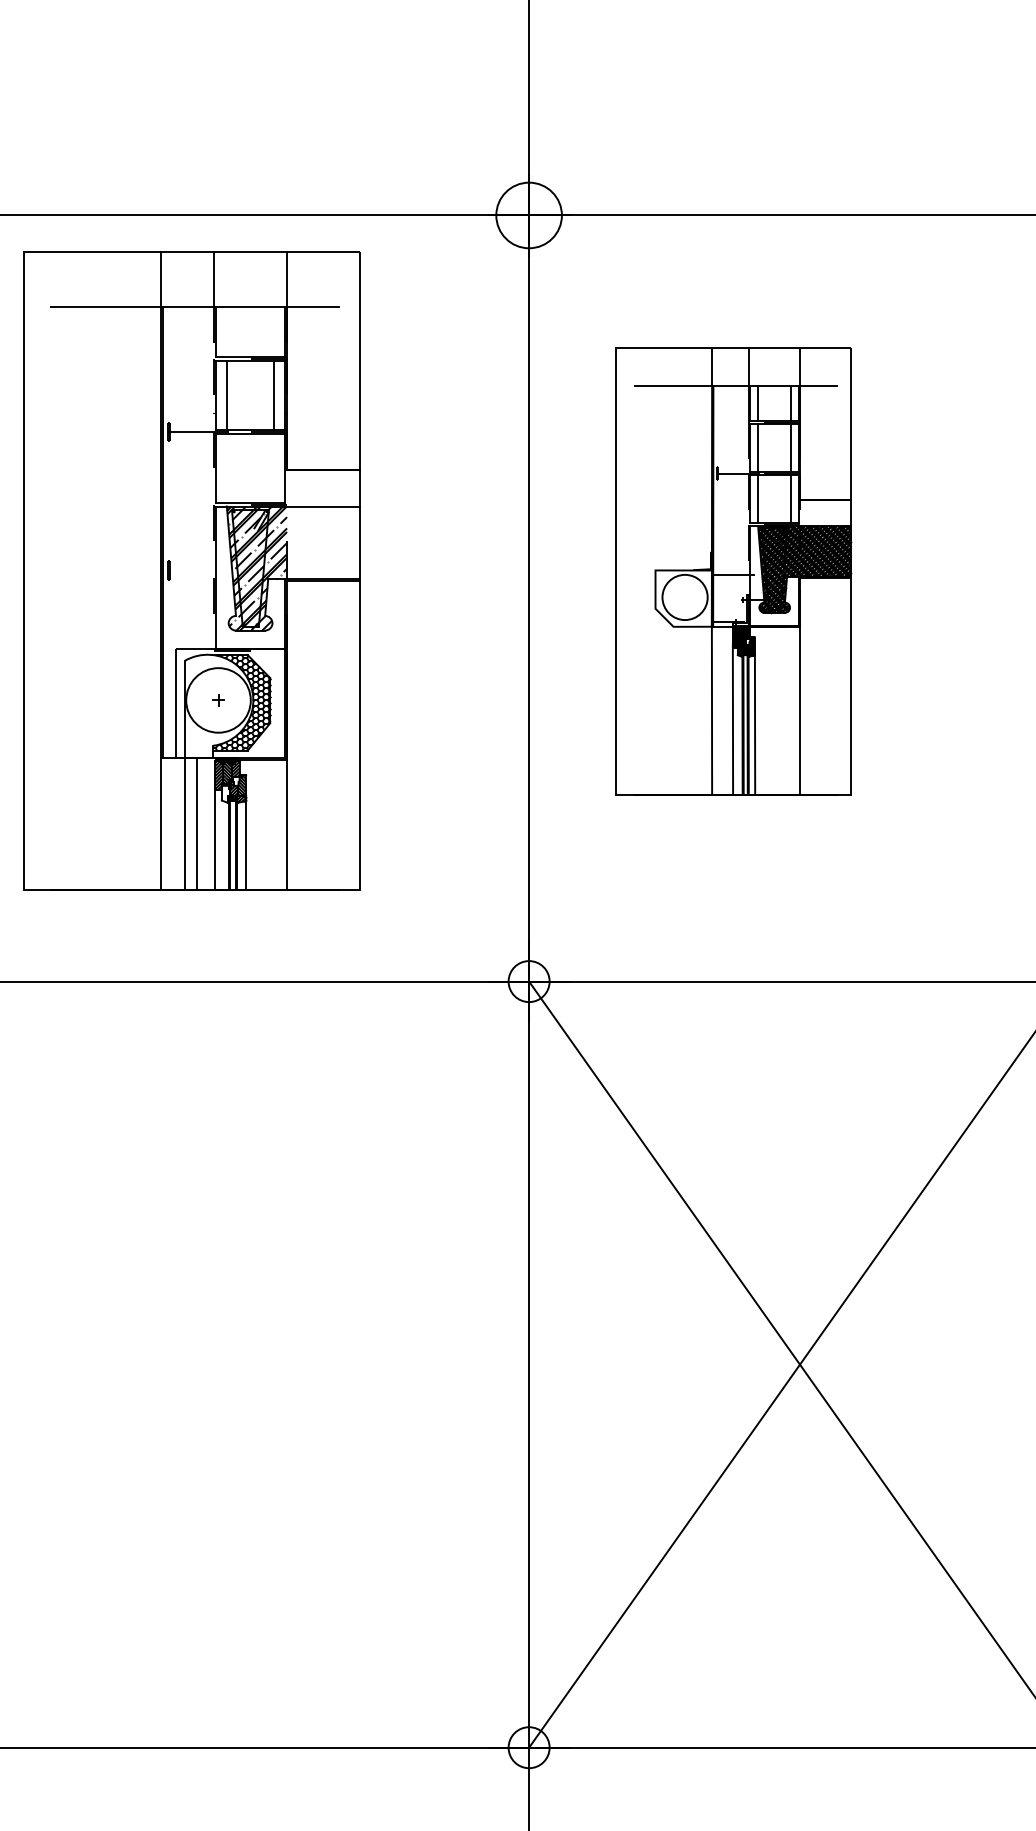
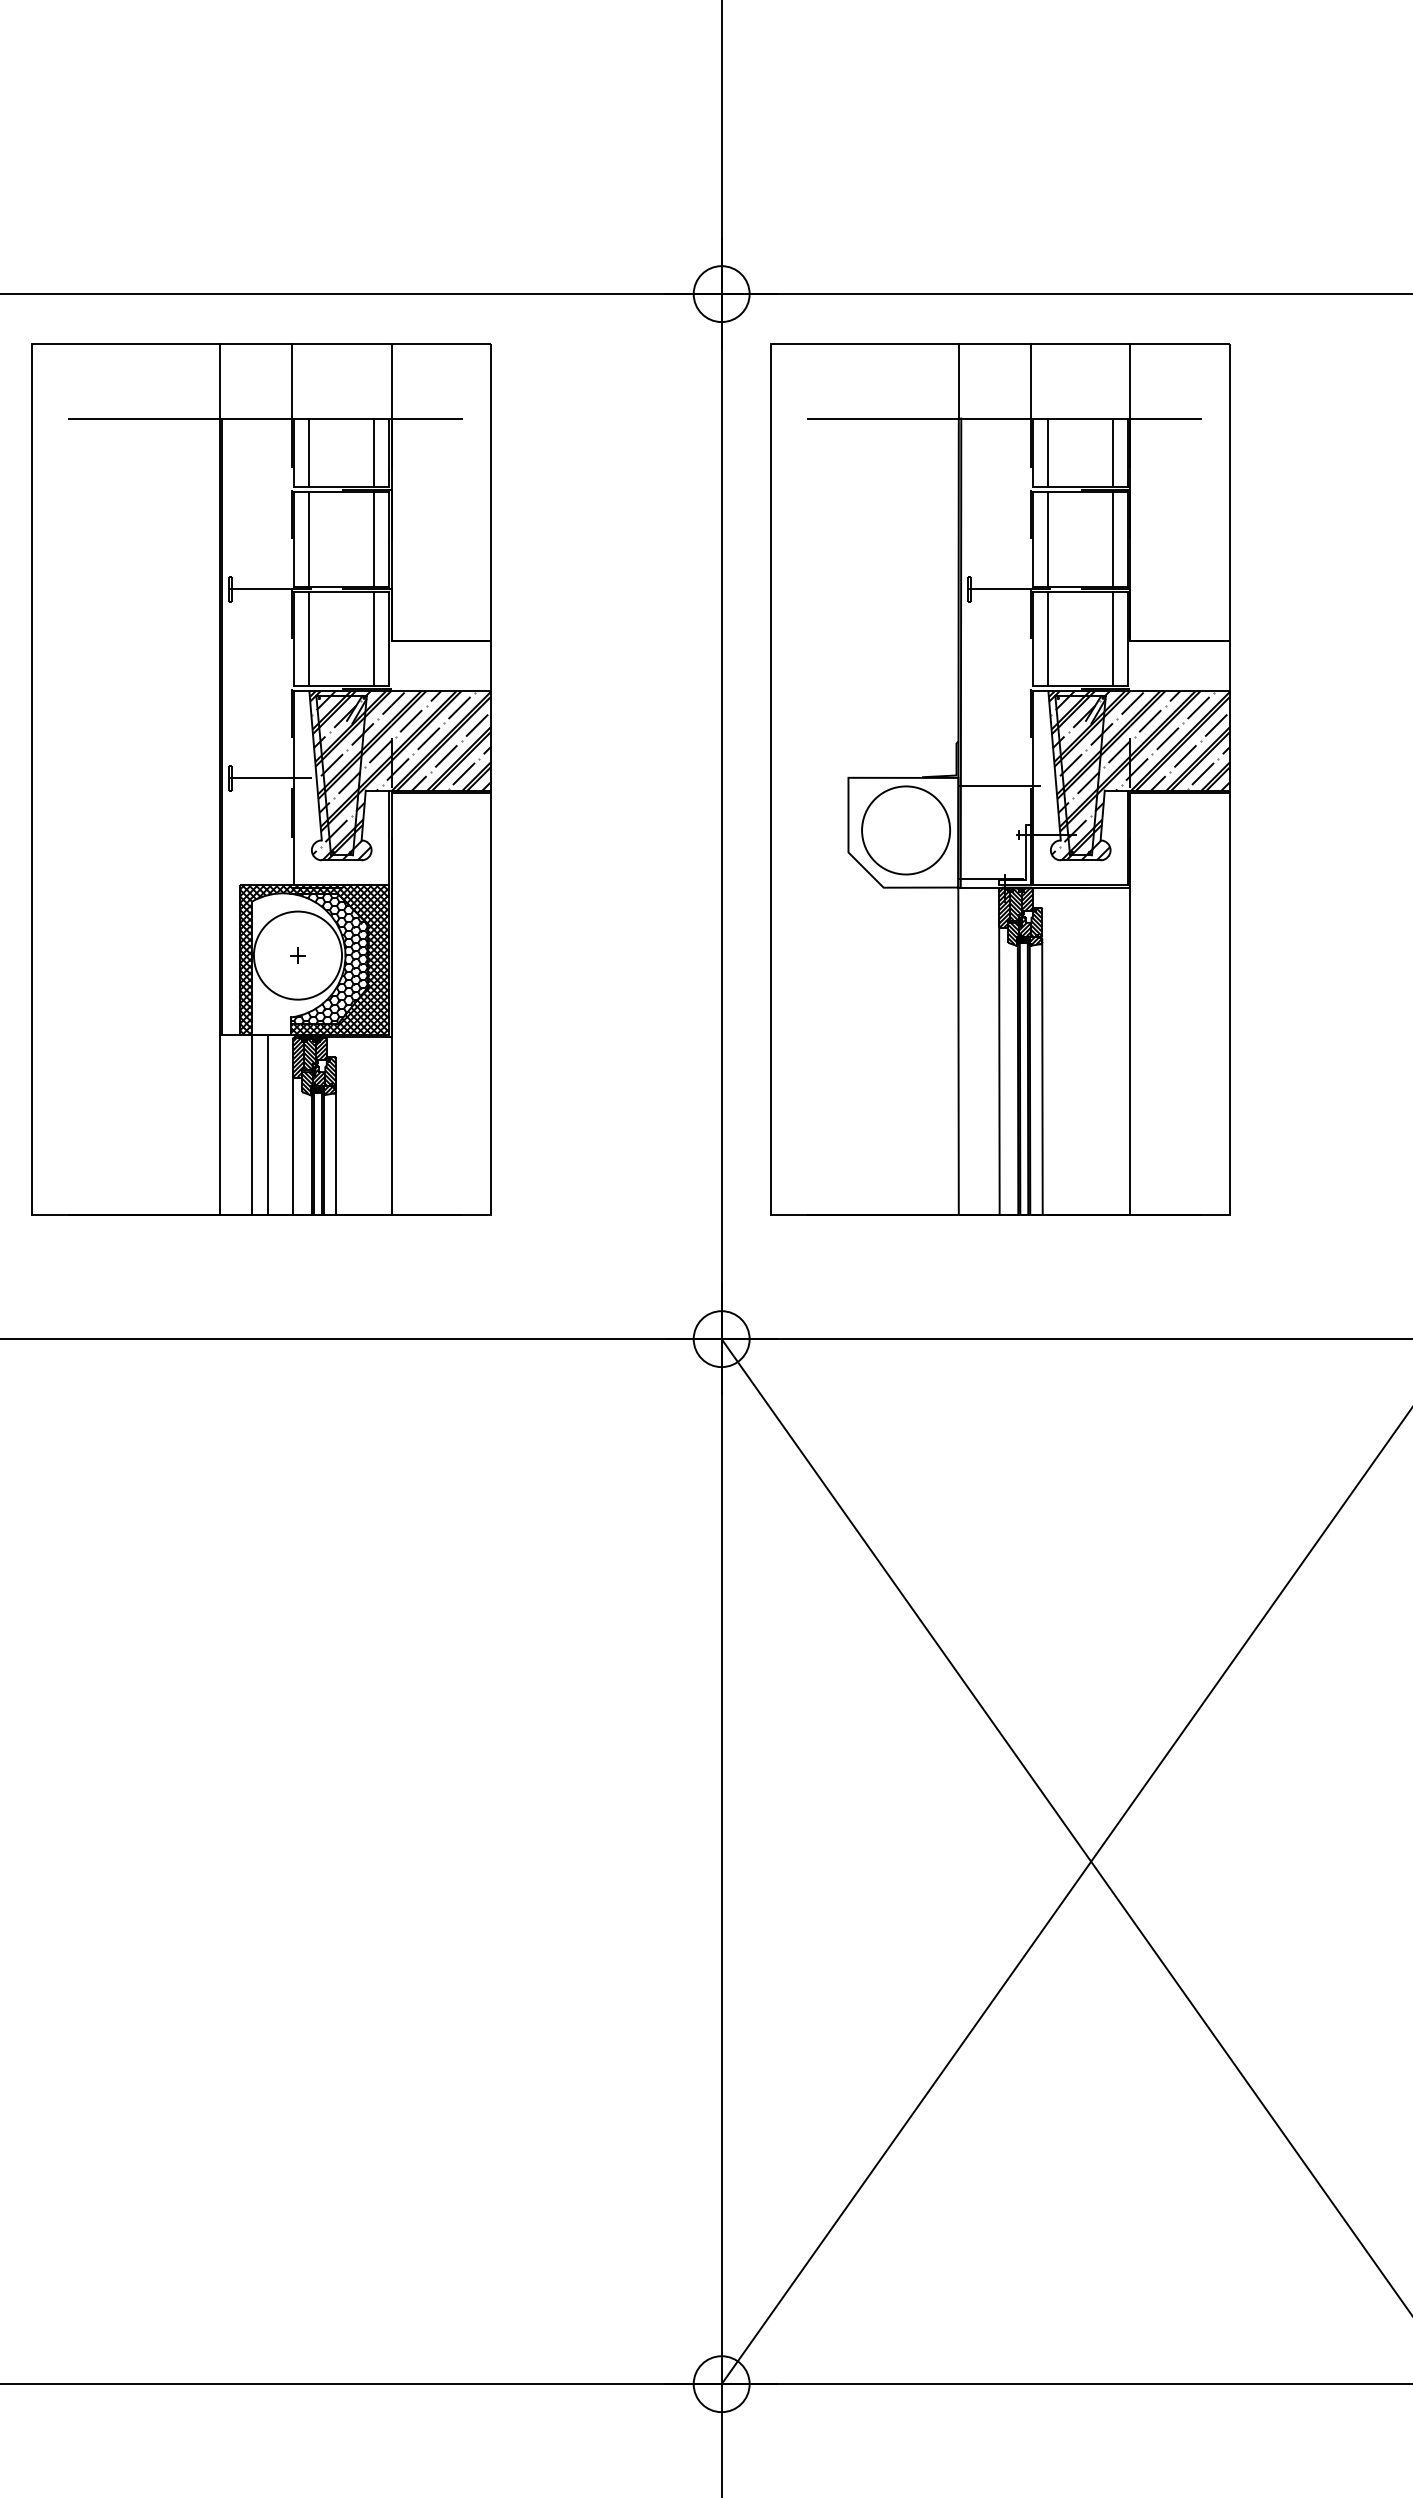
circle: (528, 215) -> (721, 294), size x0.62
line: (226, 331) -> (309, 452), added
line: (274, 331) -> (374, 452), added
line: (226, 467) -> (309, 638), added
line: (274, 467) -> (374, 638), added
hatch: (323, 542) -> (441, 740), added
line: (198, 570) -> (270, 778), added
part: (733, 571) -> (1000, 779), size x1.43
hatch: (230, 703) -> (314, 959), added
hatch: (225, 793) -> (307, 1082), added

